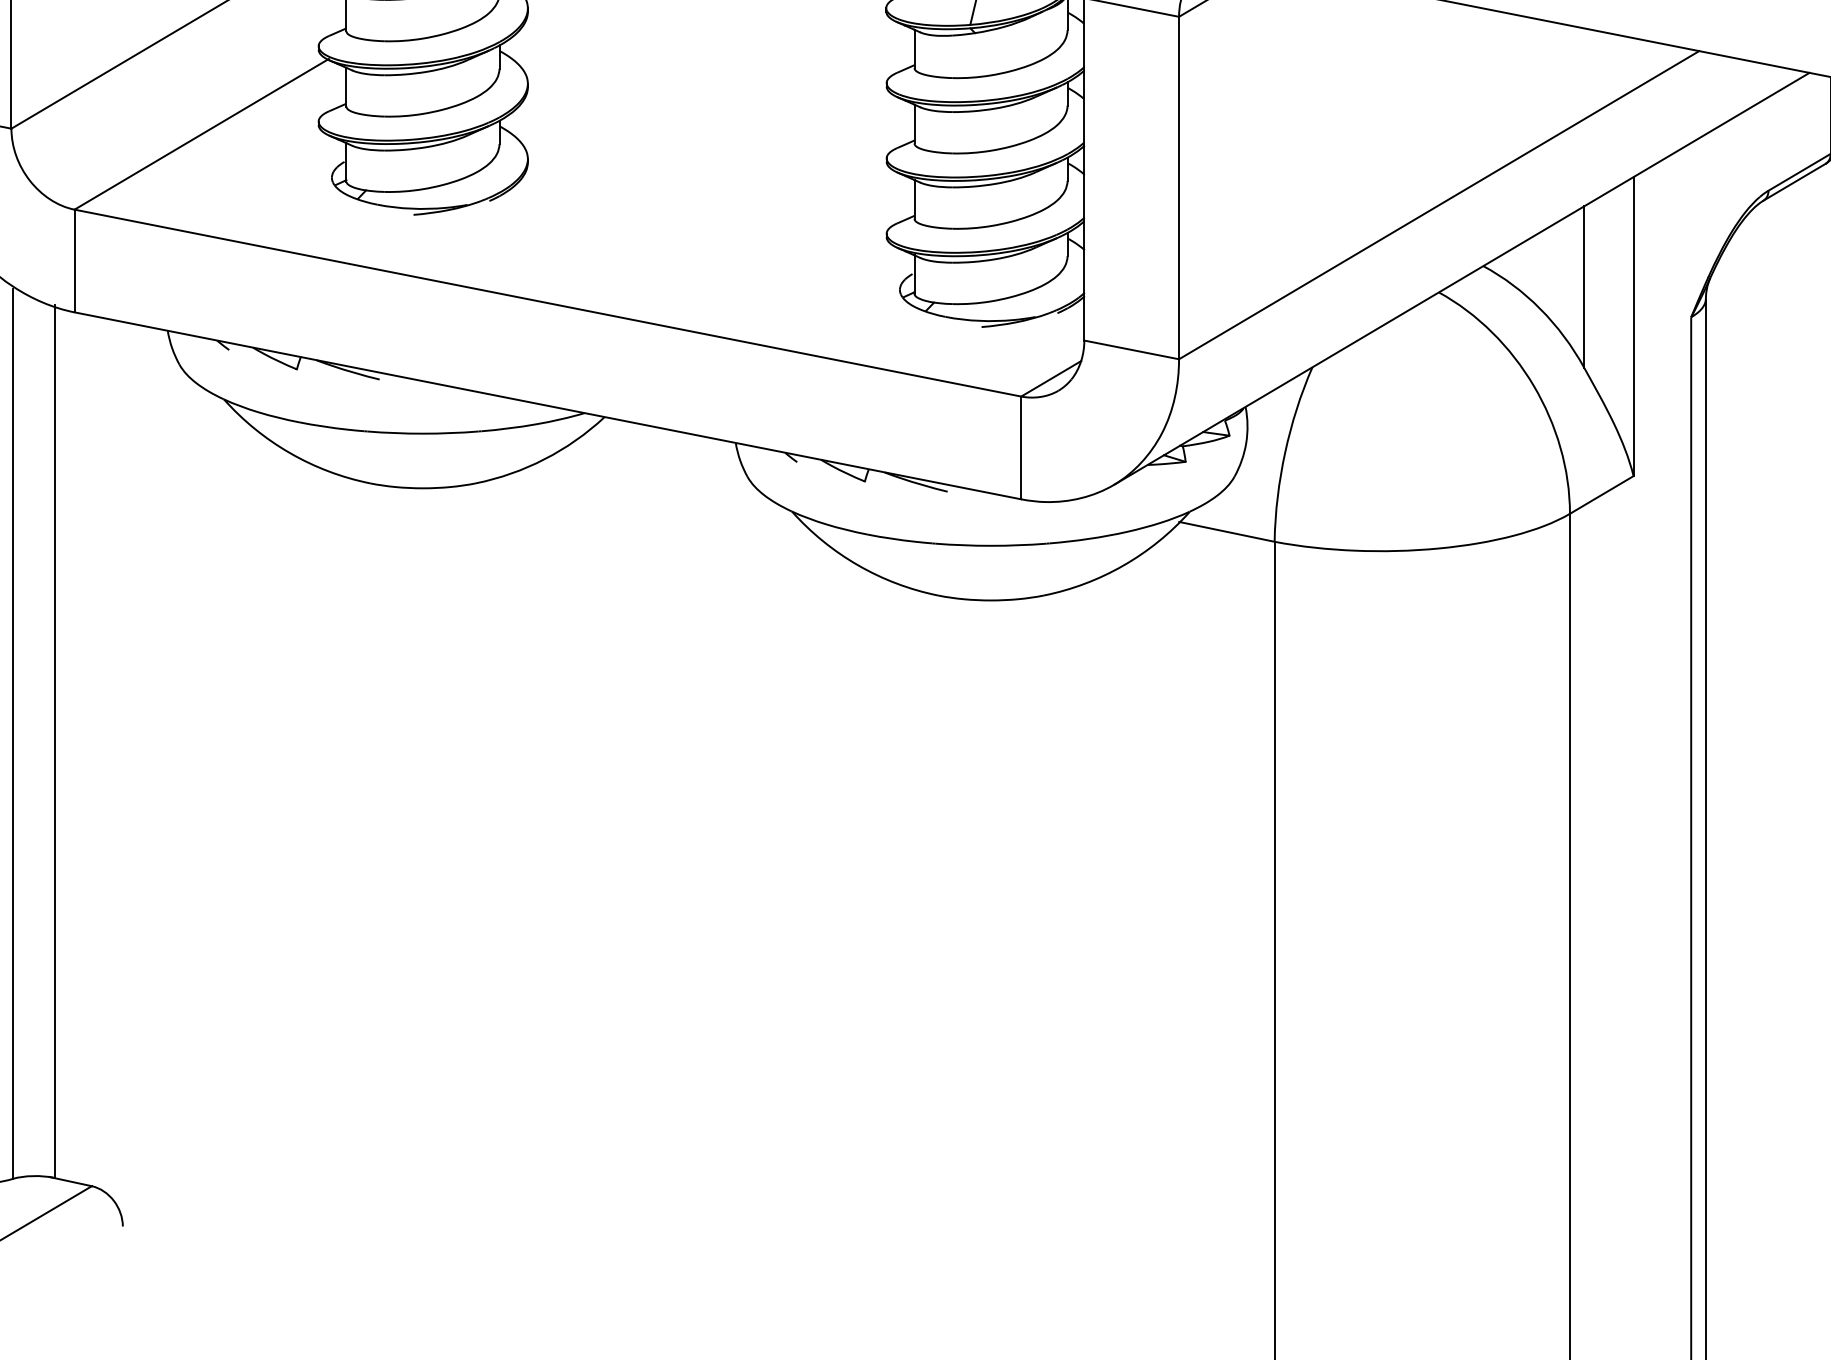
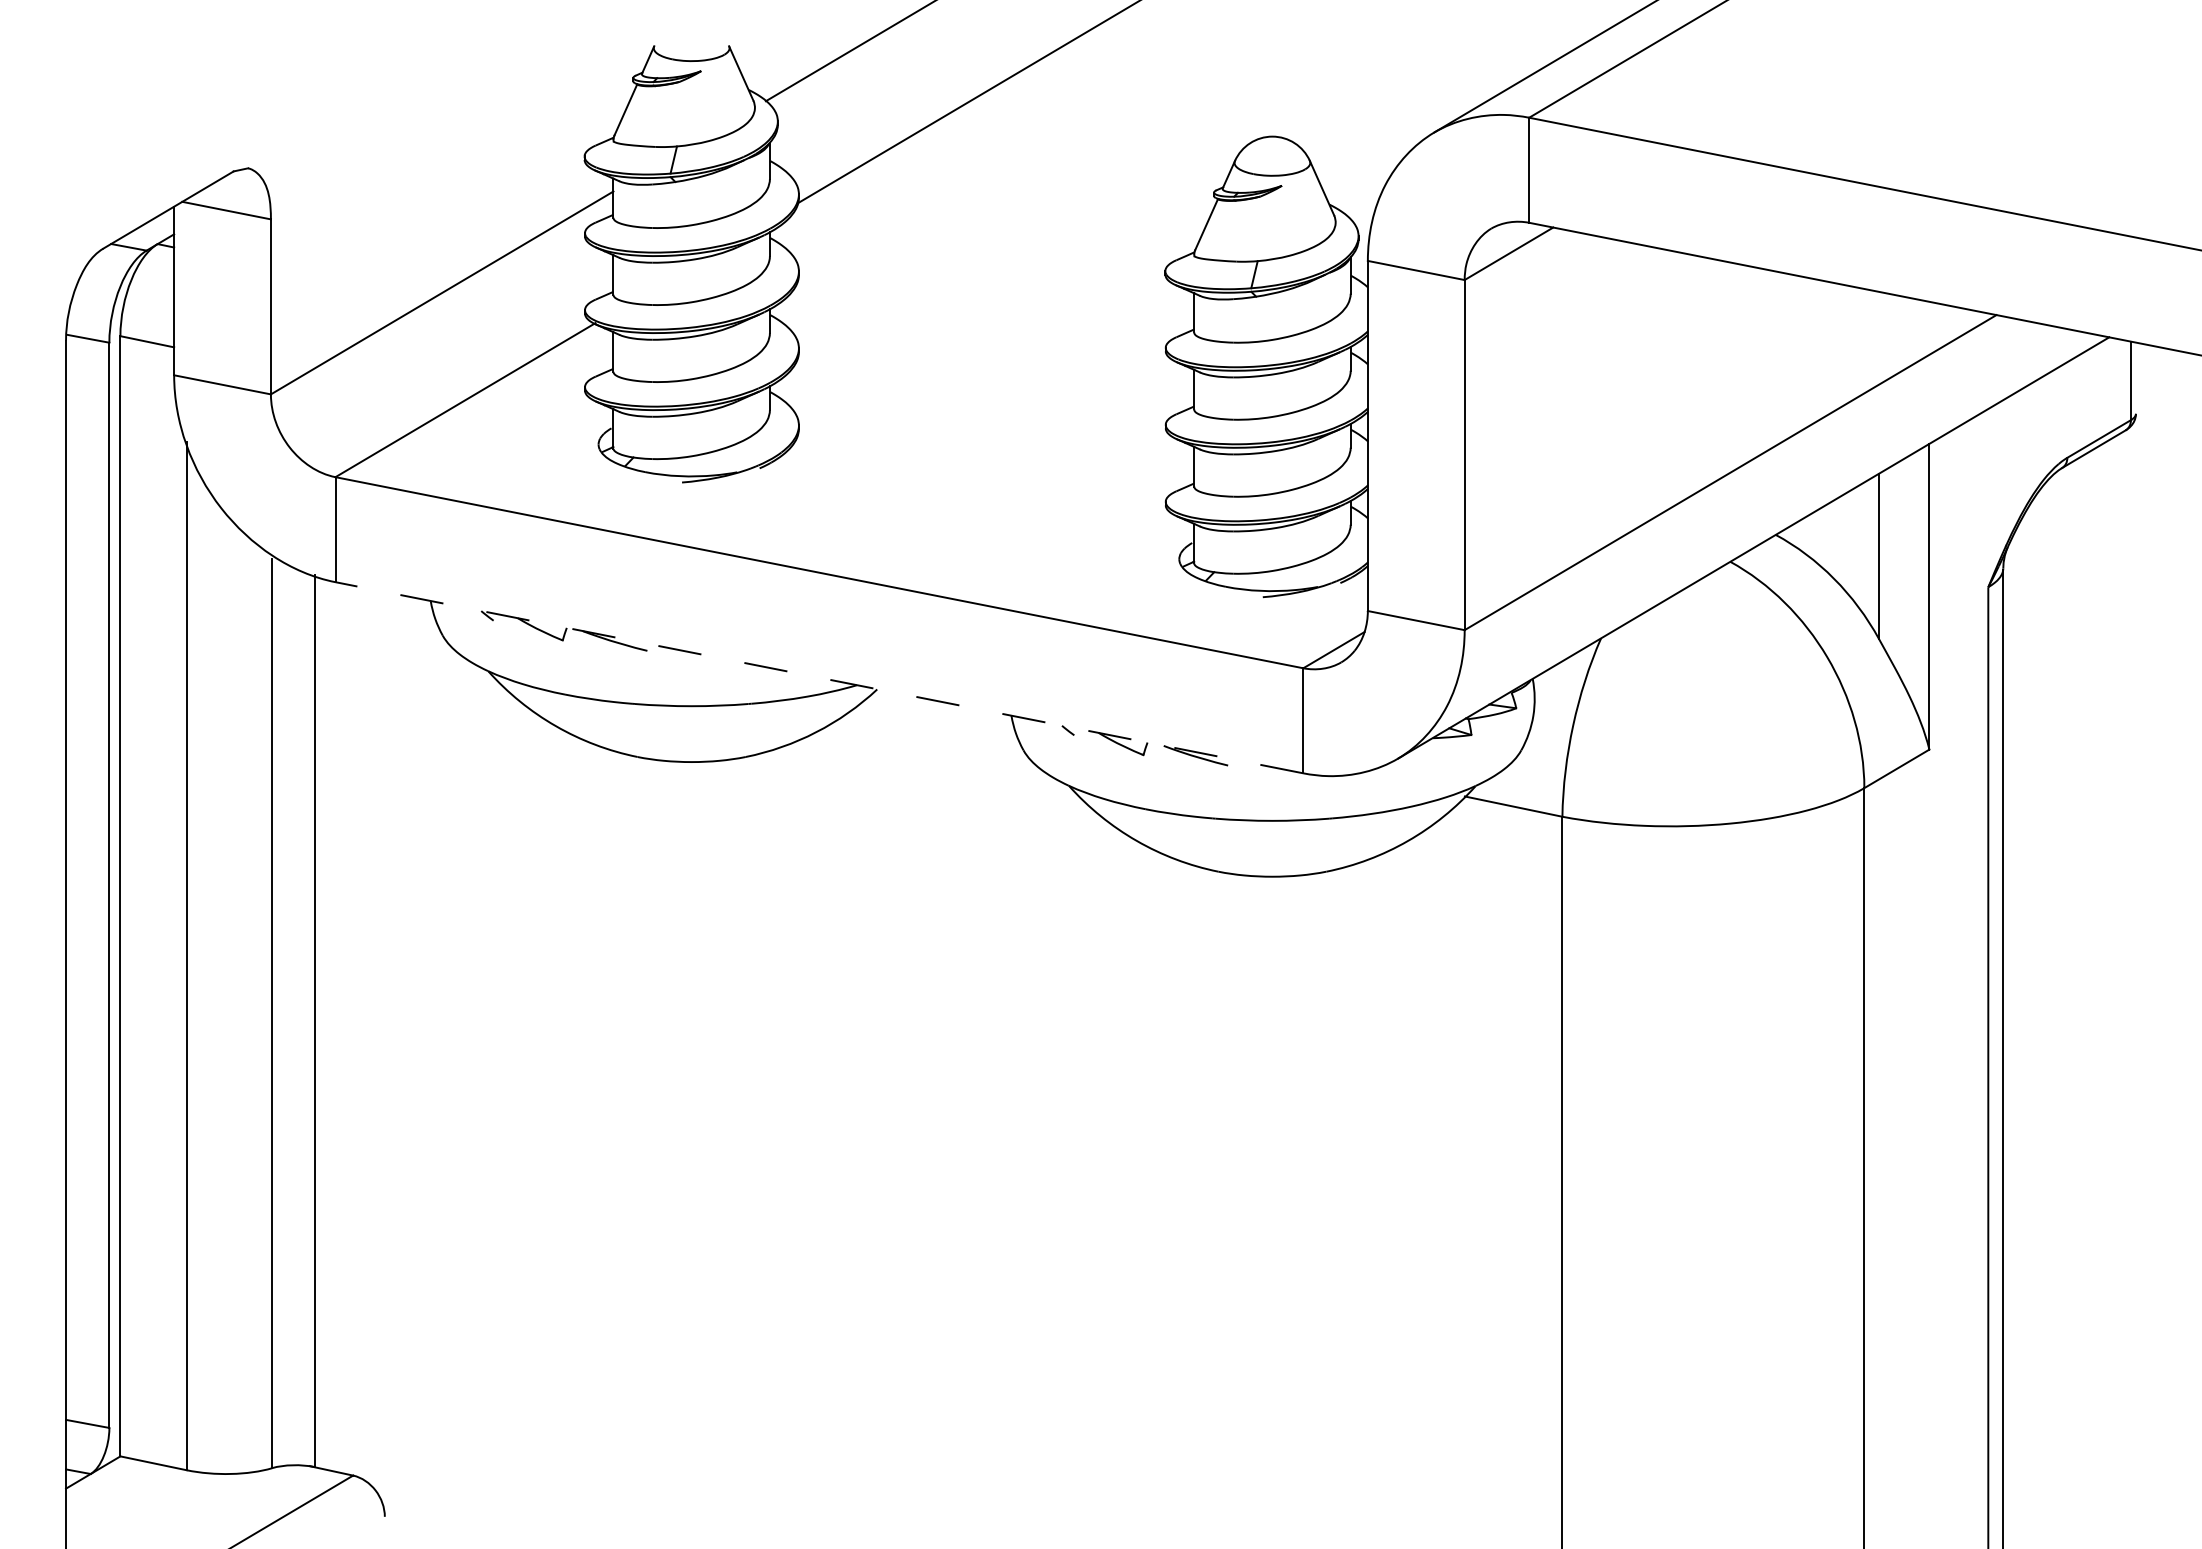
line: (547, 405) -> (818, 677), solid -> dashed

